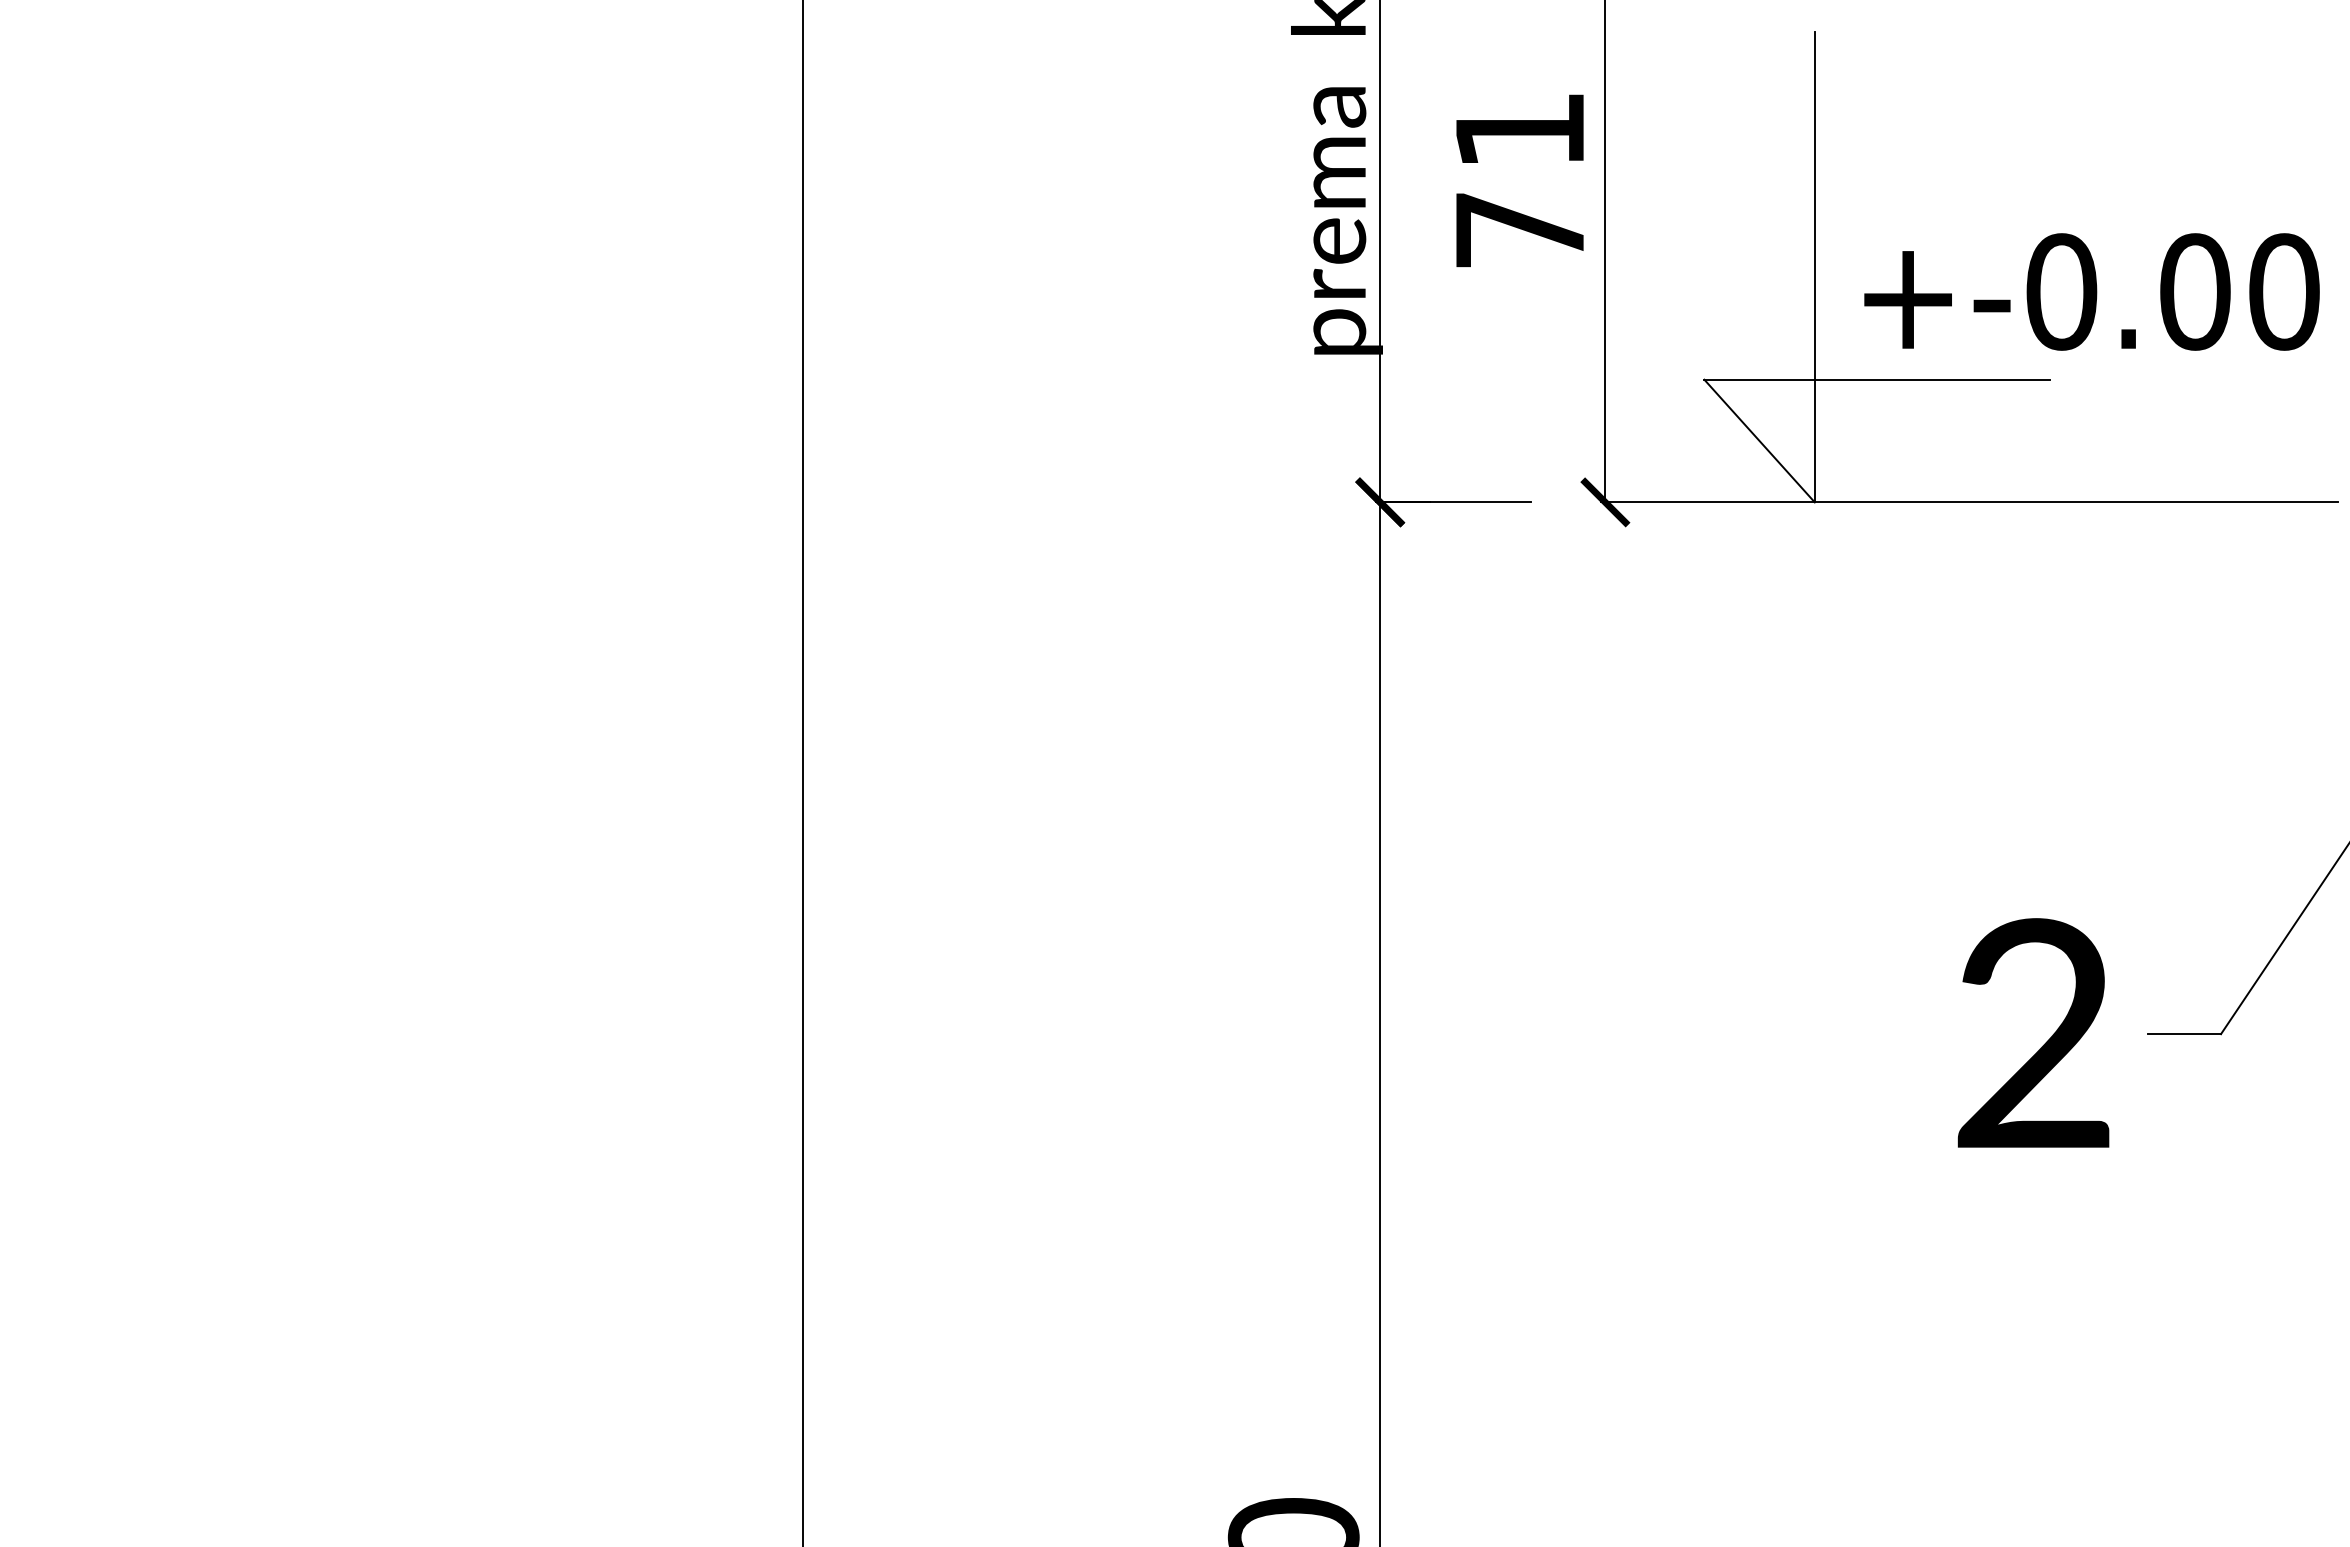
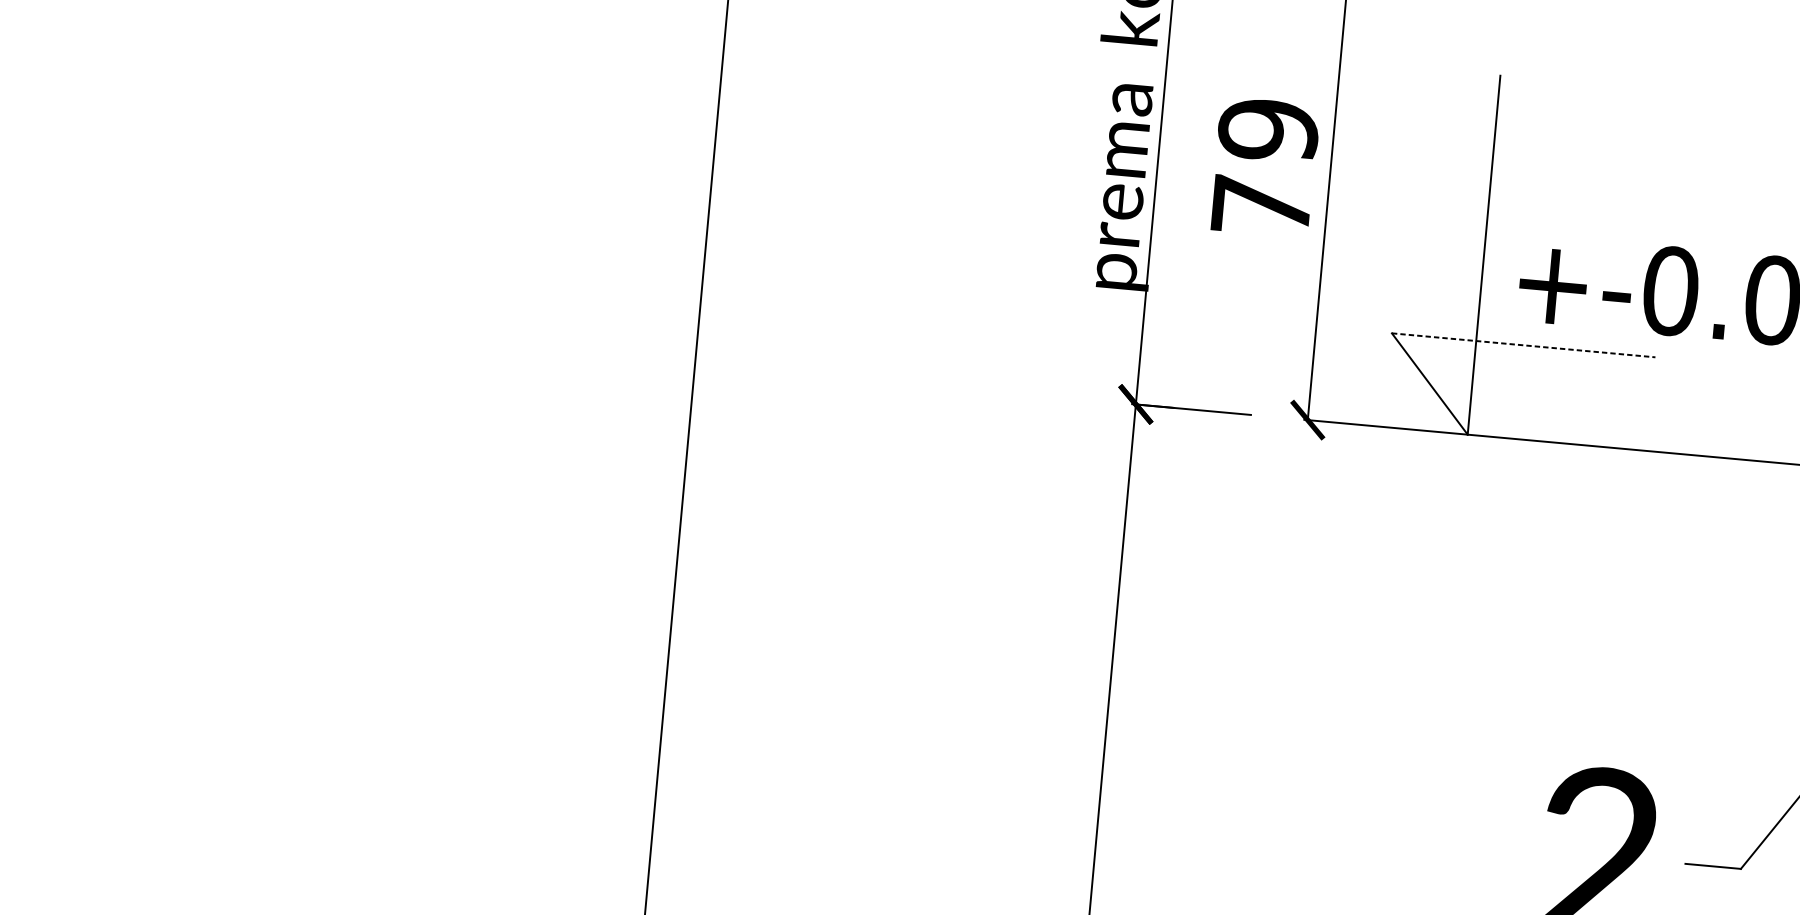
text: (1519, 130) -> (1268, 130), 71 -> 79
line: (1876, 379) -> (1523, 345), solid -> dashed

